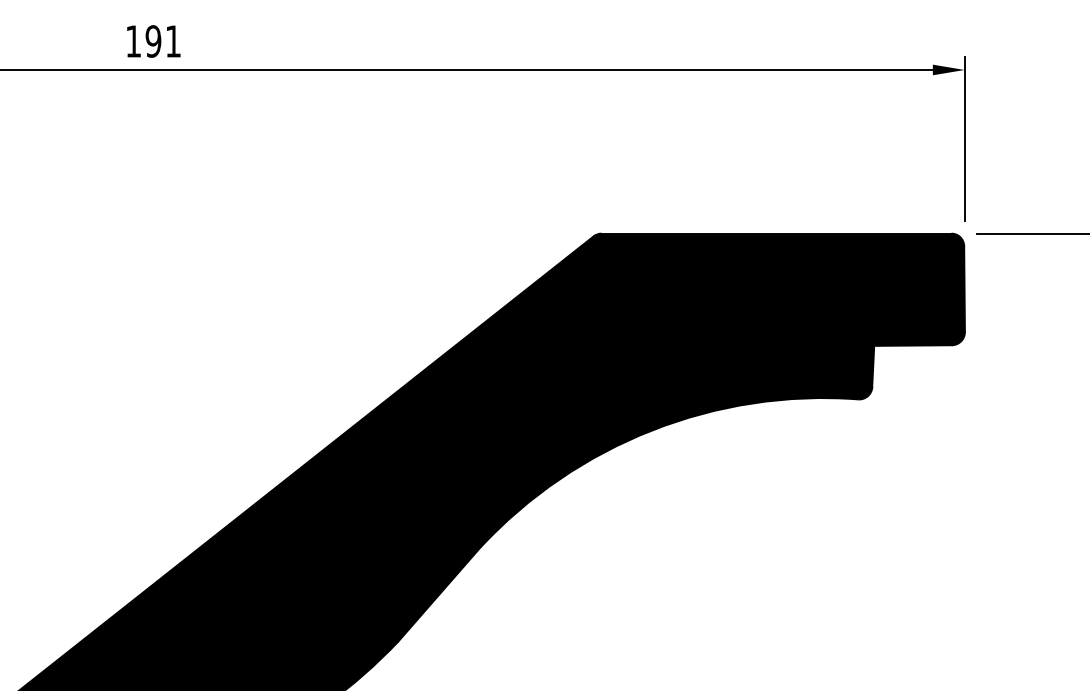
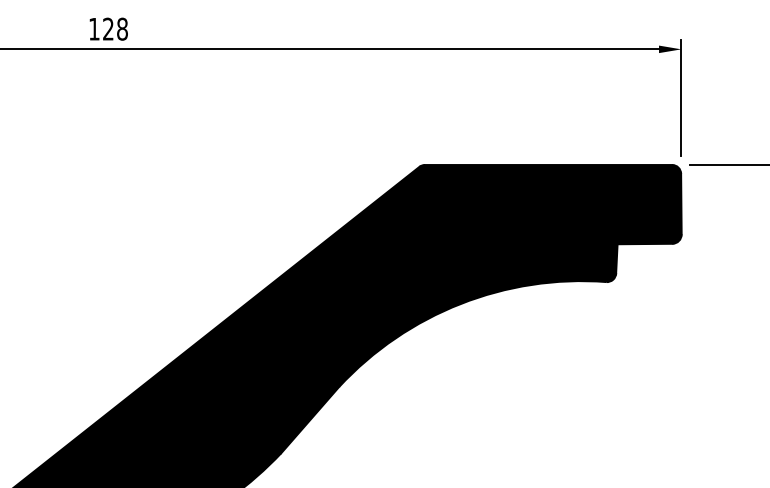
text: (162, 40) -> (114, 28), 191 -> 128

